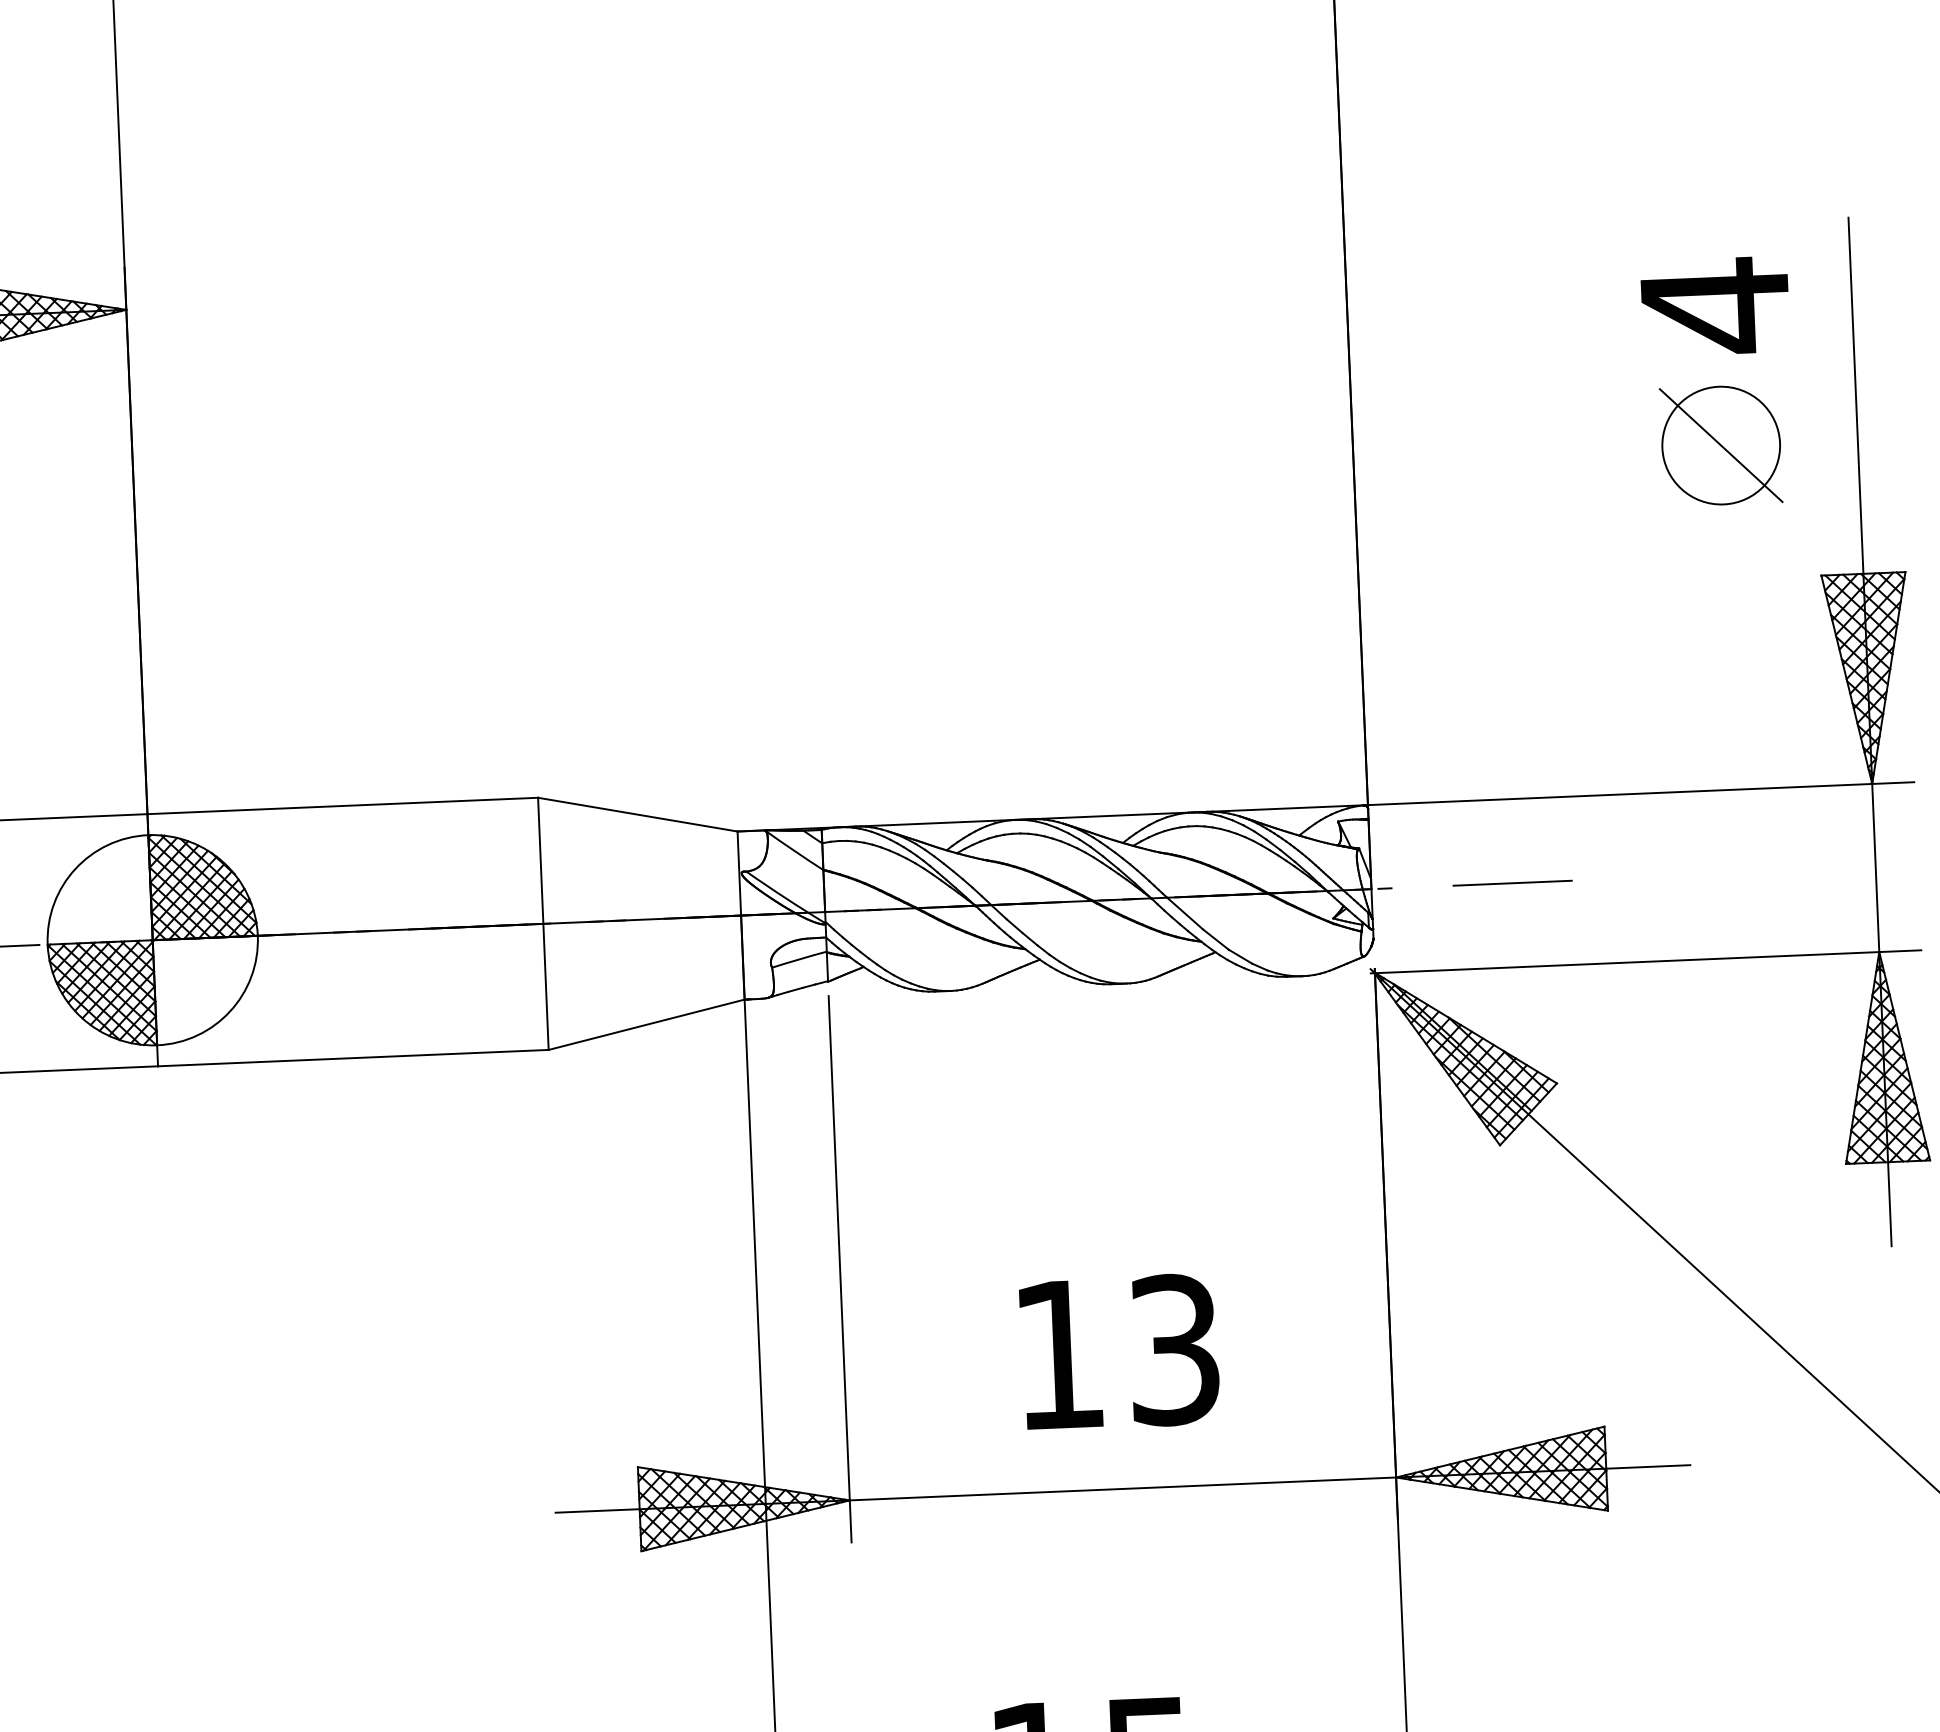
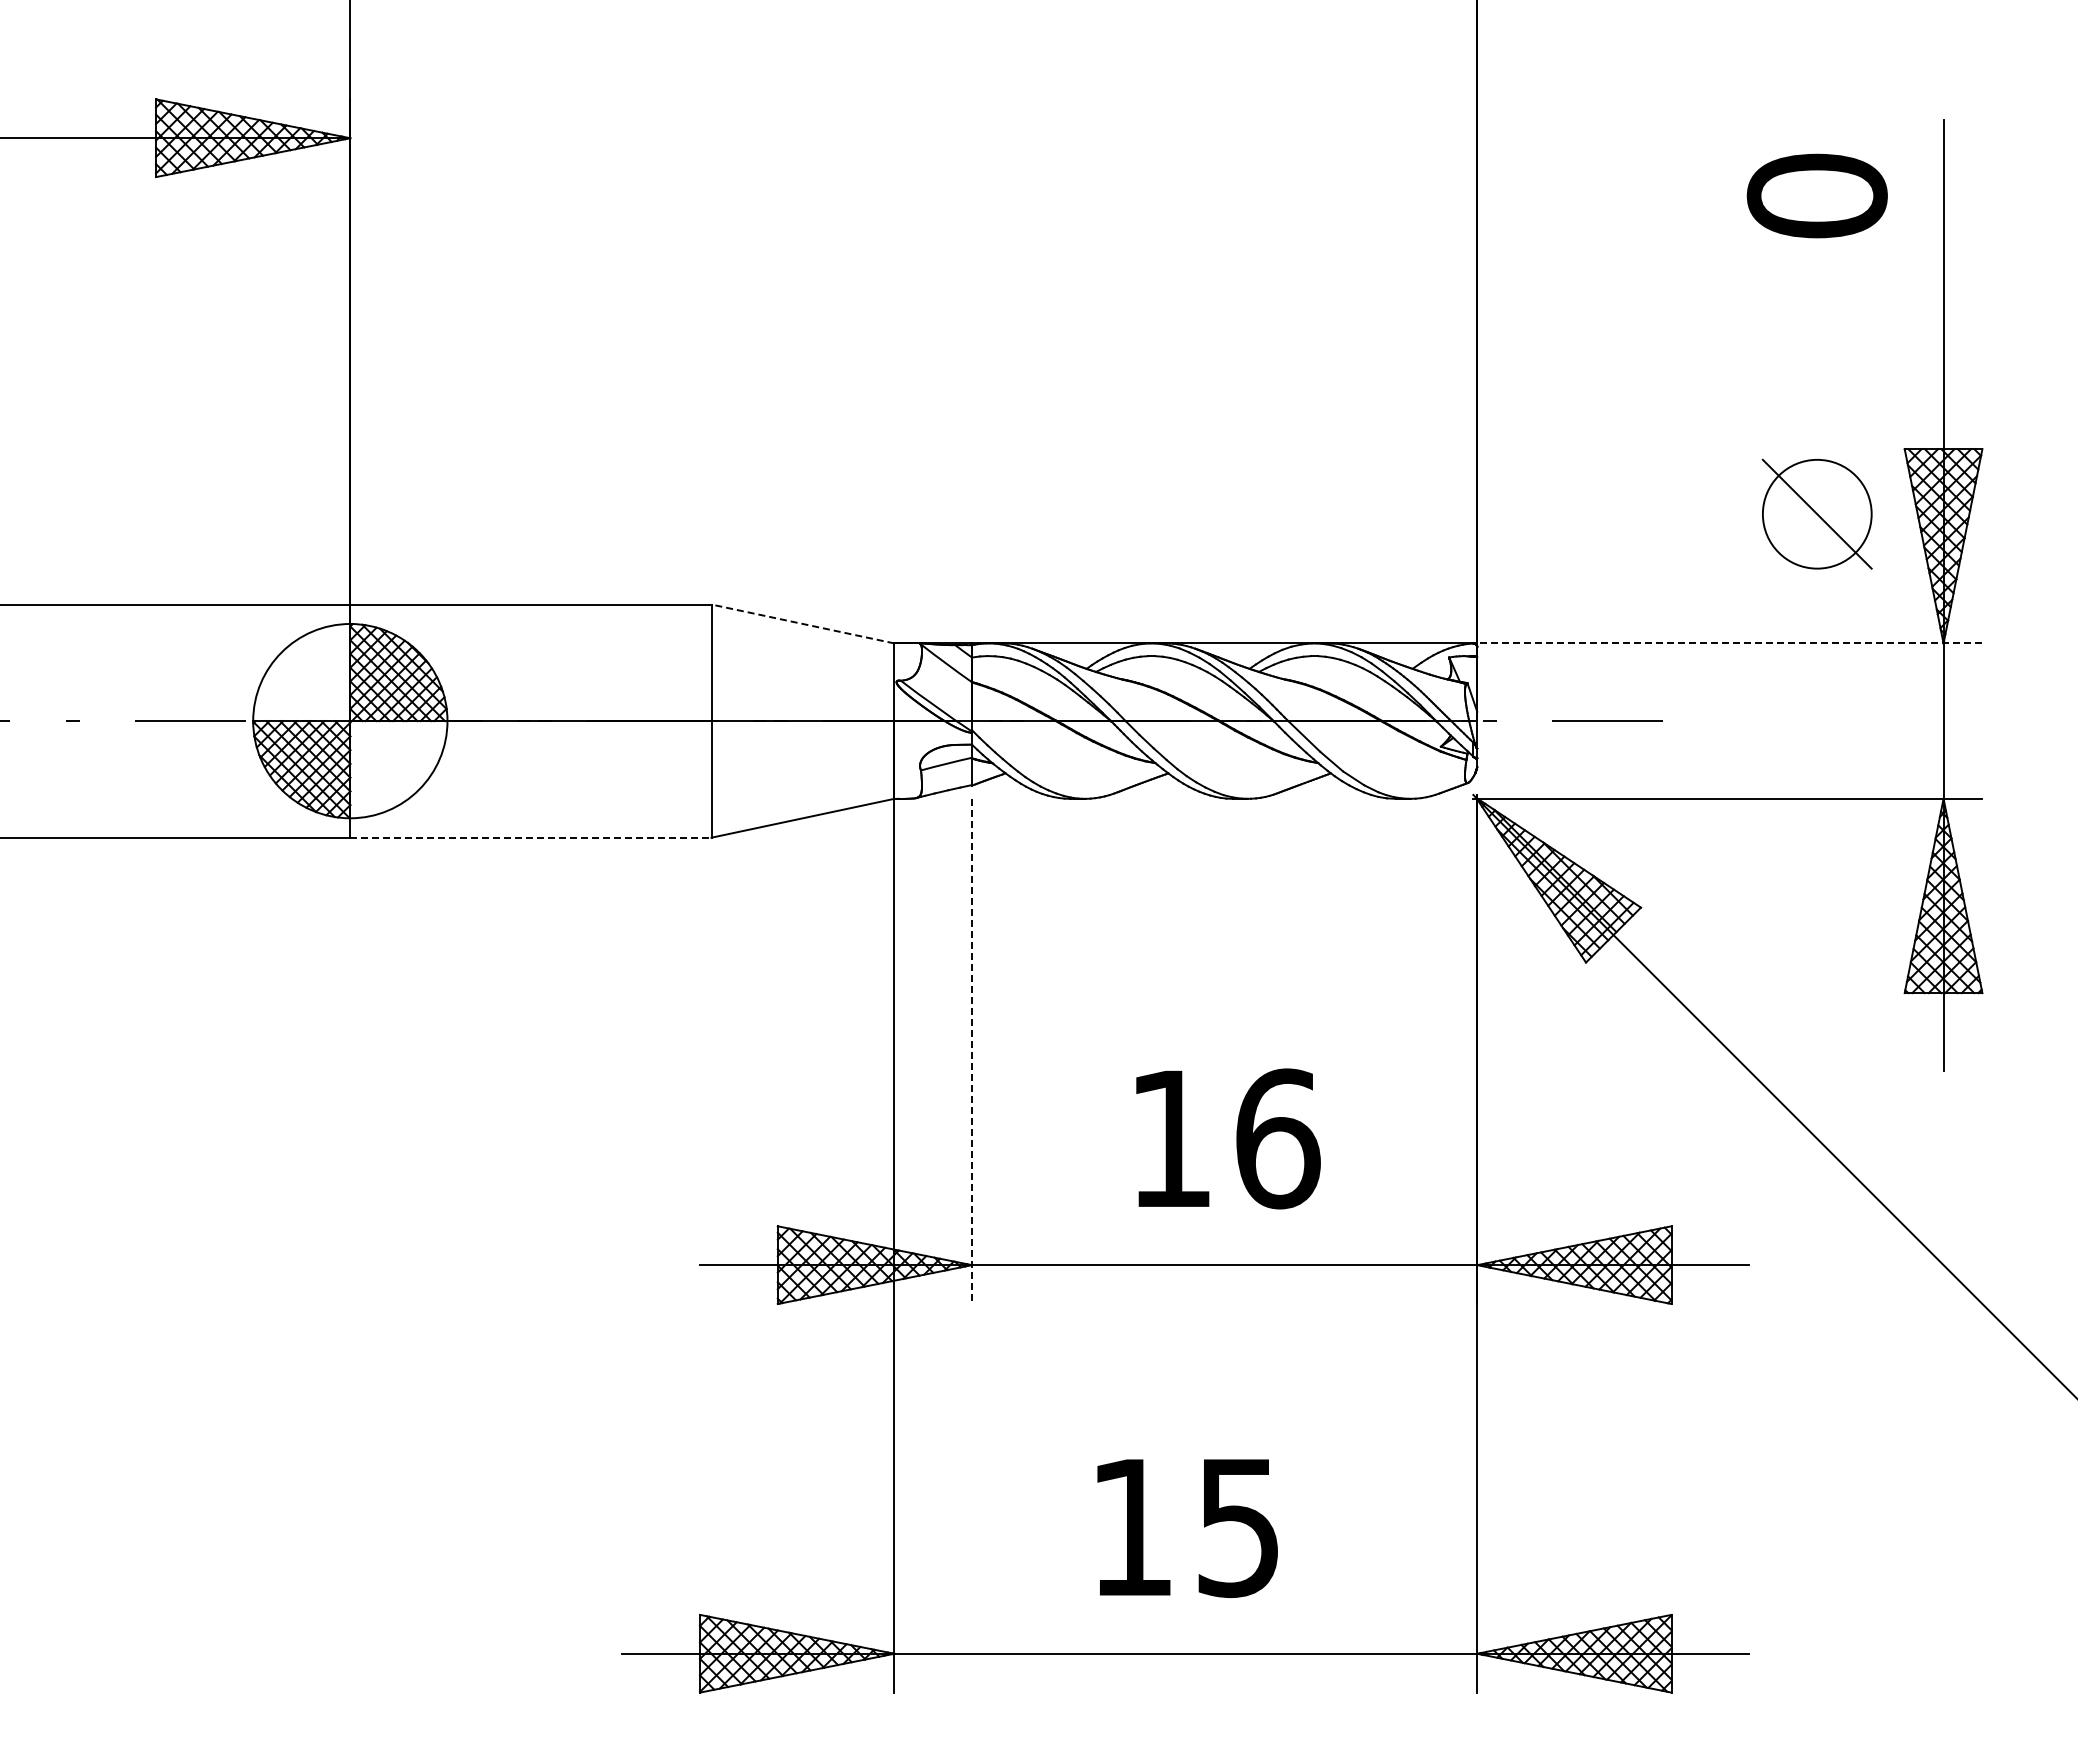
text: (1714, 306) -> (1816, 196), 4 -> 0
part: (1720, 444) -> (1816, 513), moved
line: (1638, 793) -> (1727, 643), solid -> dashed
line: (637, 814) -> (802, 623), solid -> dashed
line: (352, 1057) -> (530, 837), solid -> dashed
line: (840, 1269) -> (972, 1051), solid -> dashed
text: (1175, 1349) -> (1278, 1138), 13 -> 16

